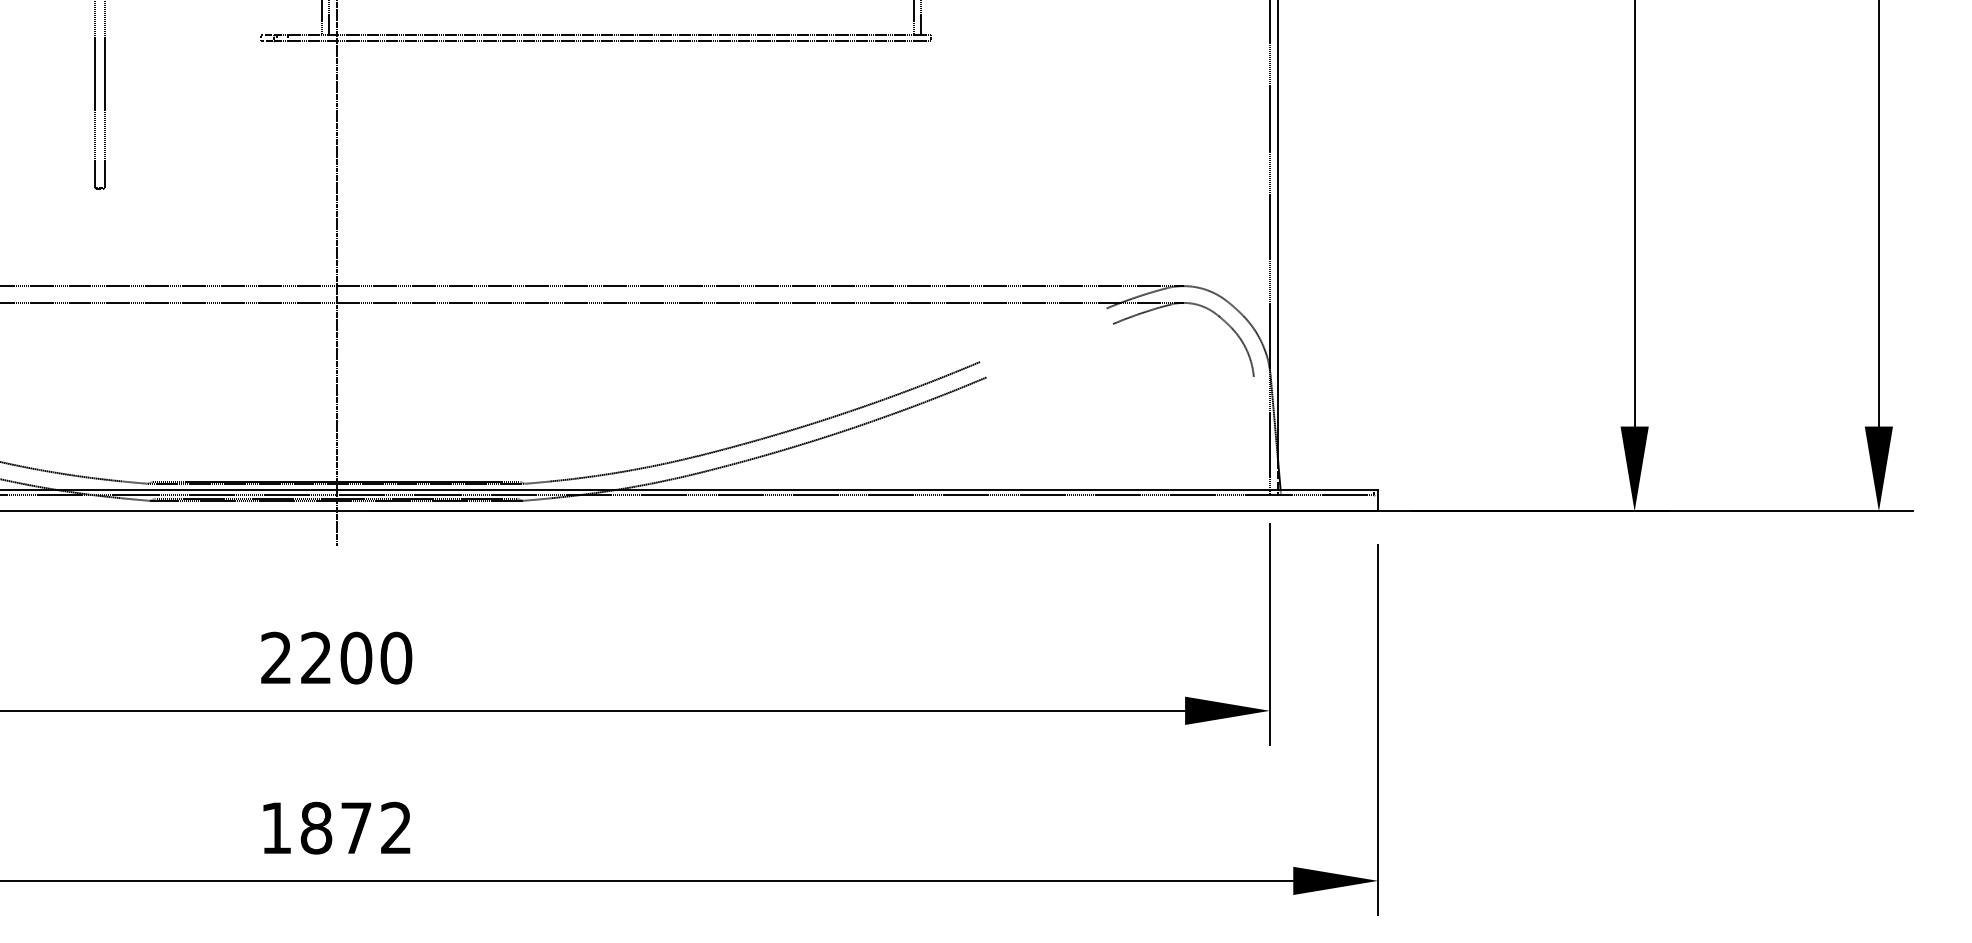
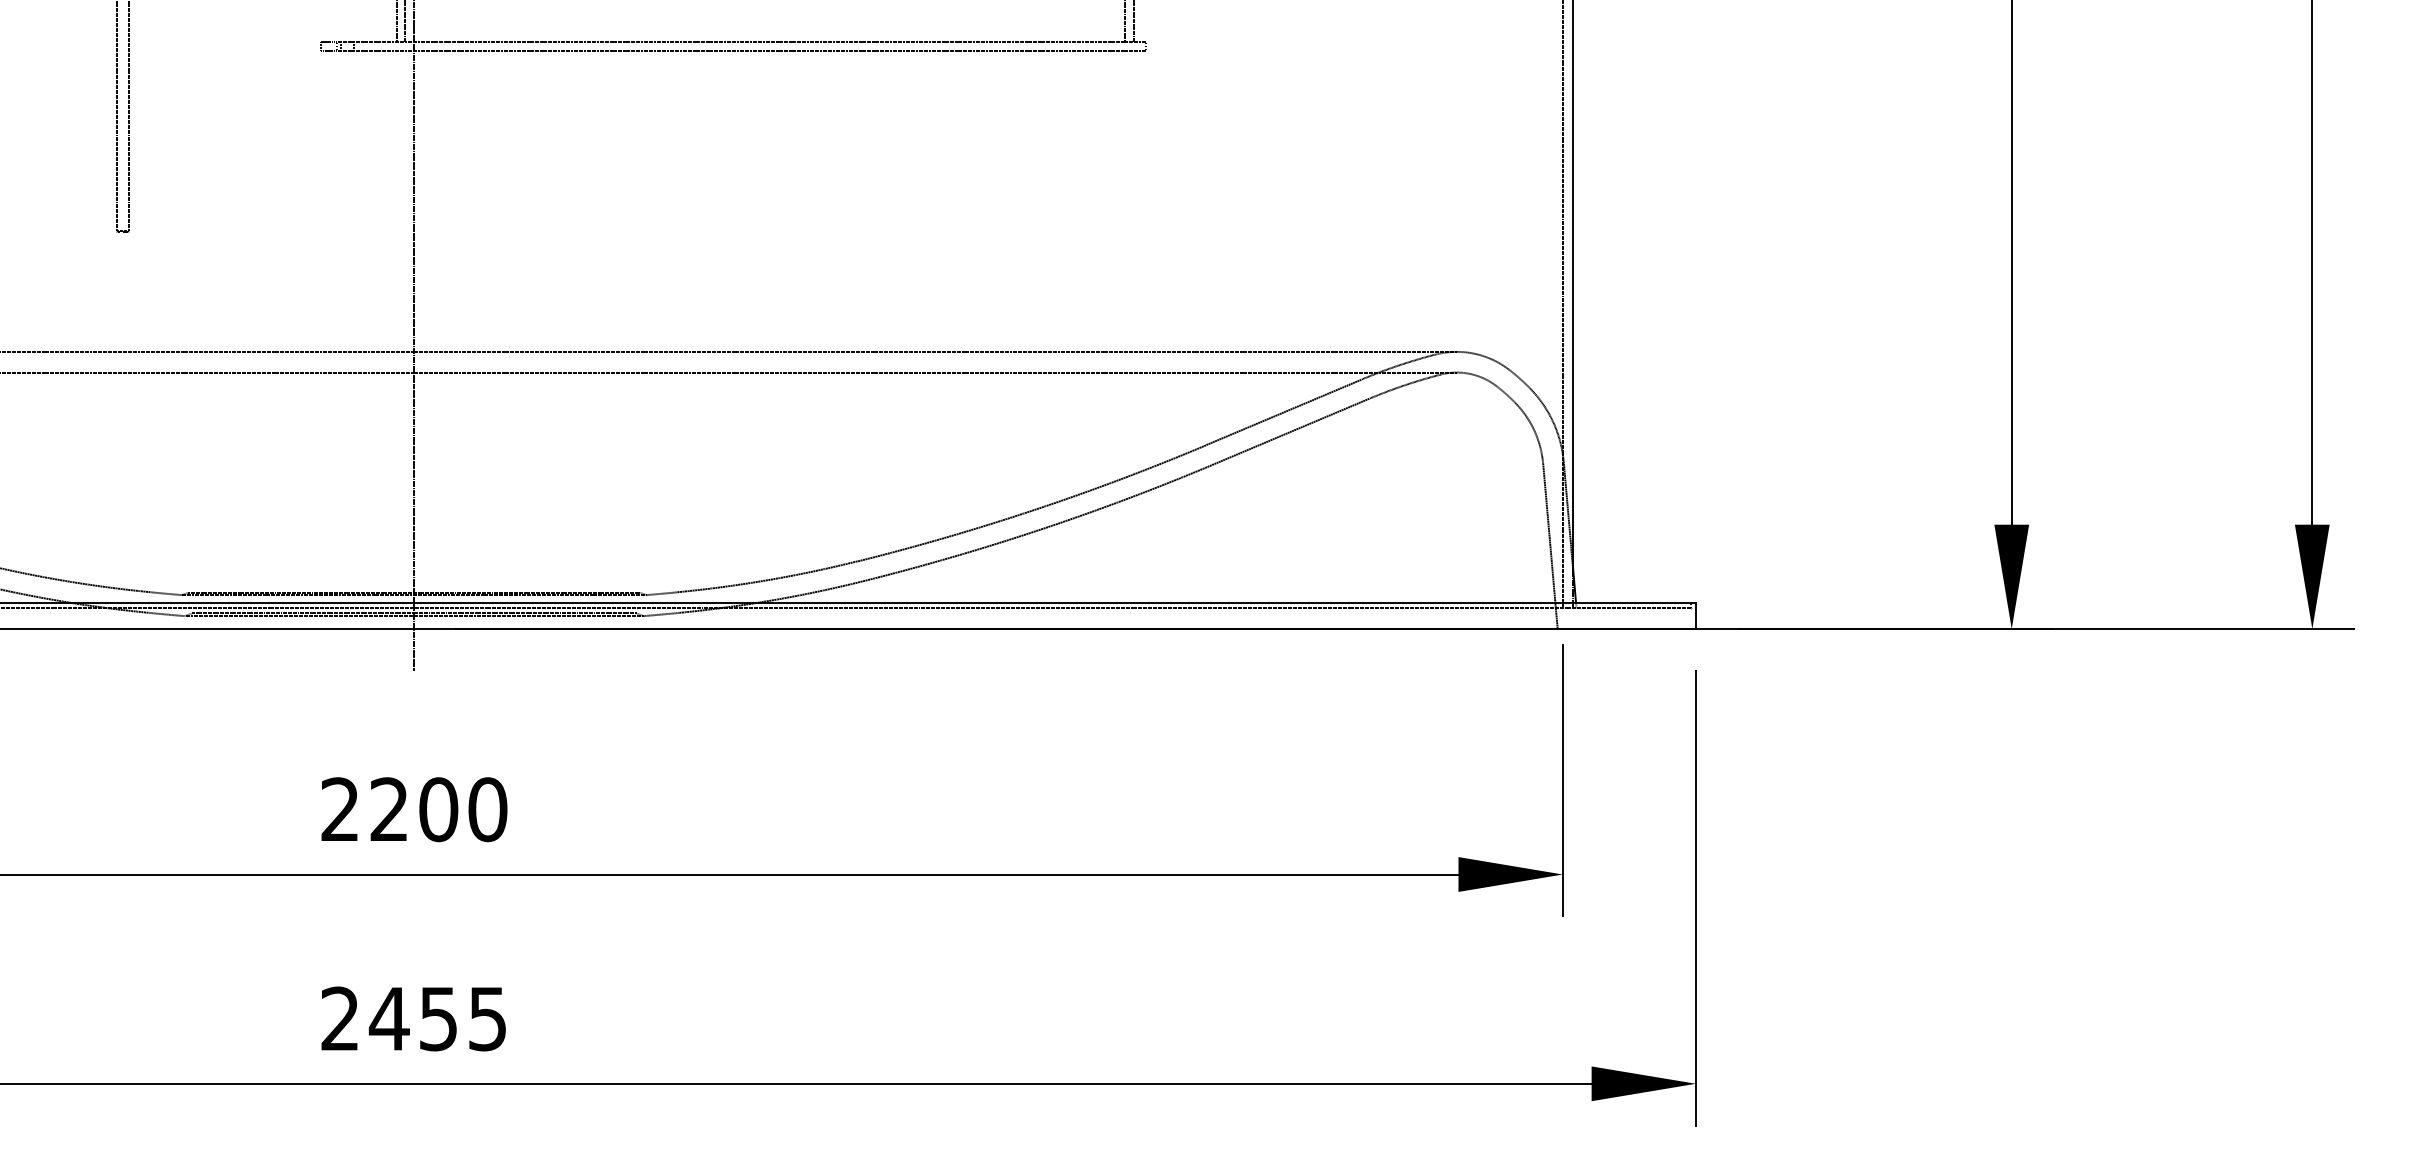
line: (1043, 334) -> (1284, 411), added
line: (1049, 350) -> (1291, 431), added
line: (1259, 443) -> (1550, 545), added
text: (335, 827) -> (412, 1018), 1872 -> 2455

